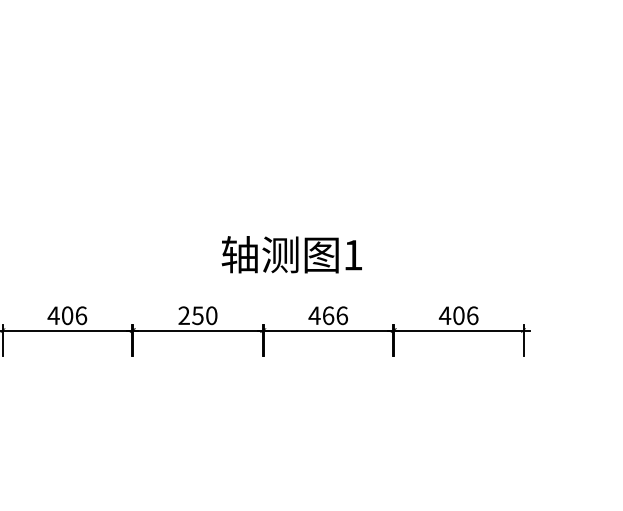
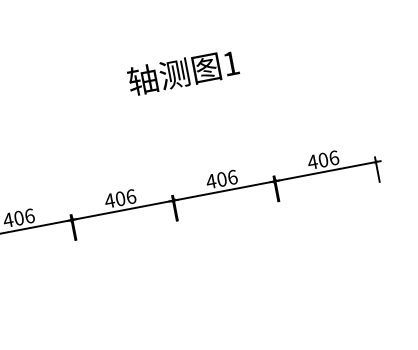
text: (291, 254) -> (183, 72), moved
text: (197, 315) -> (120, 198), 250 -> 406
text: (328, 315) -> (221, 179), 466 -> 406

